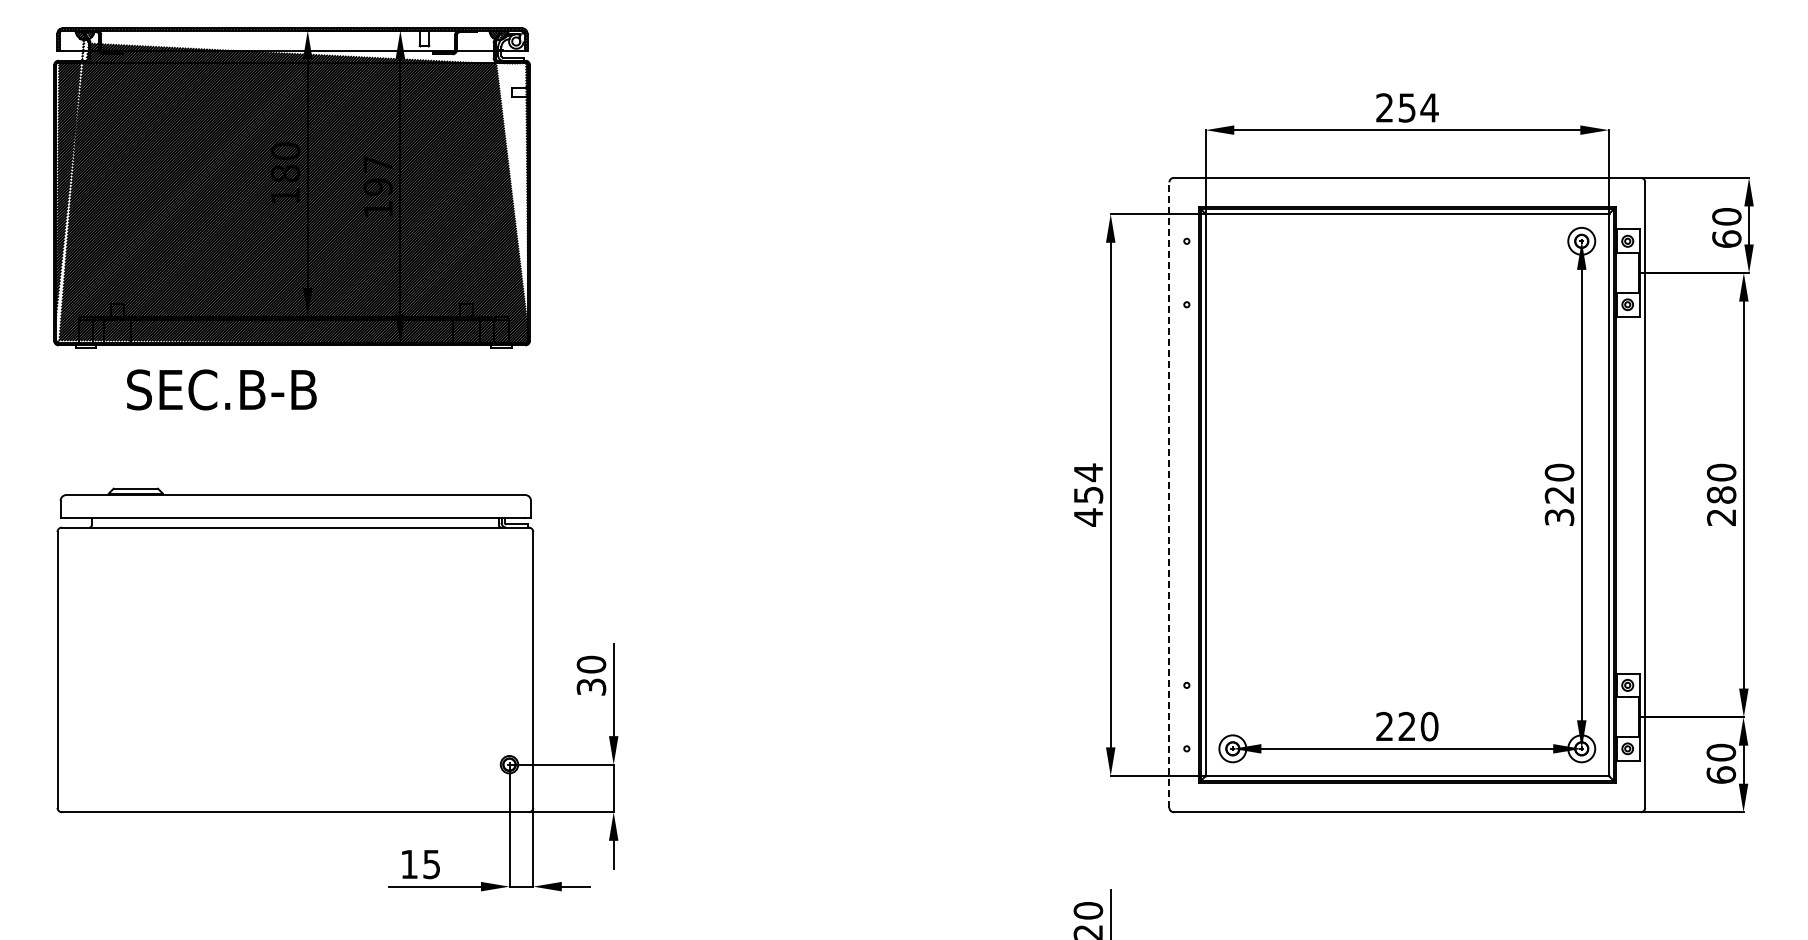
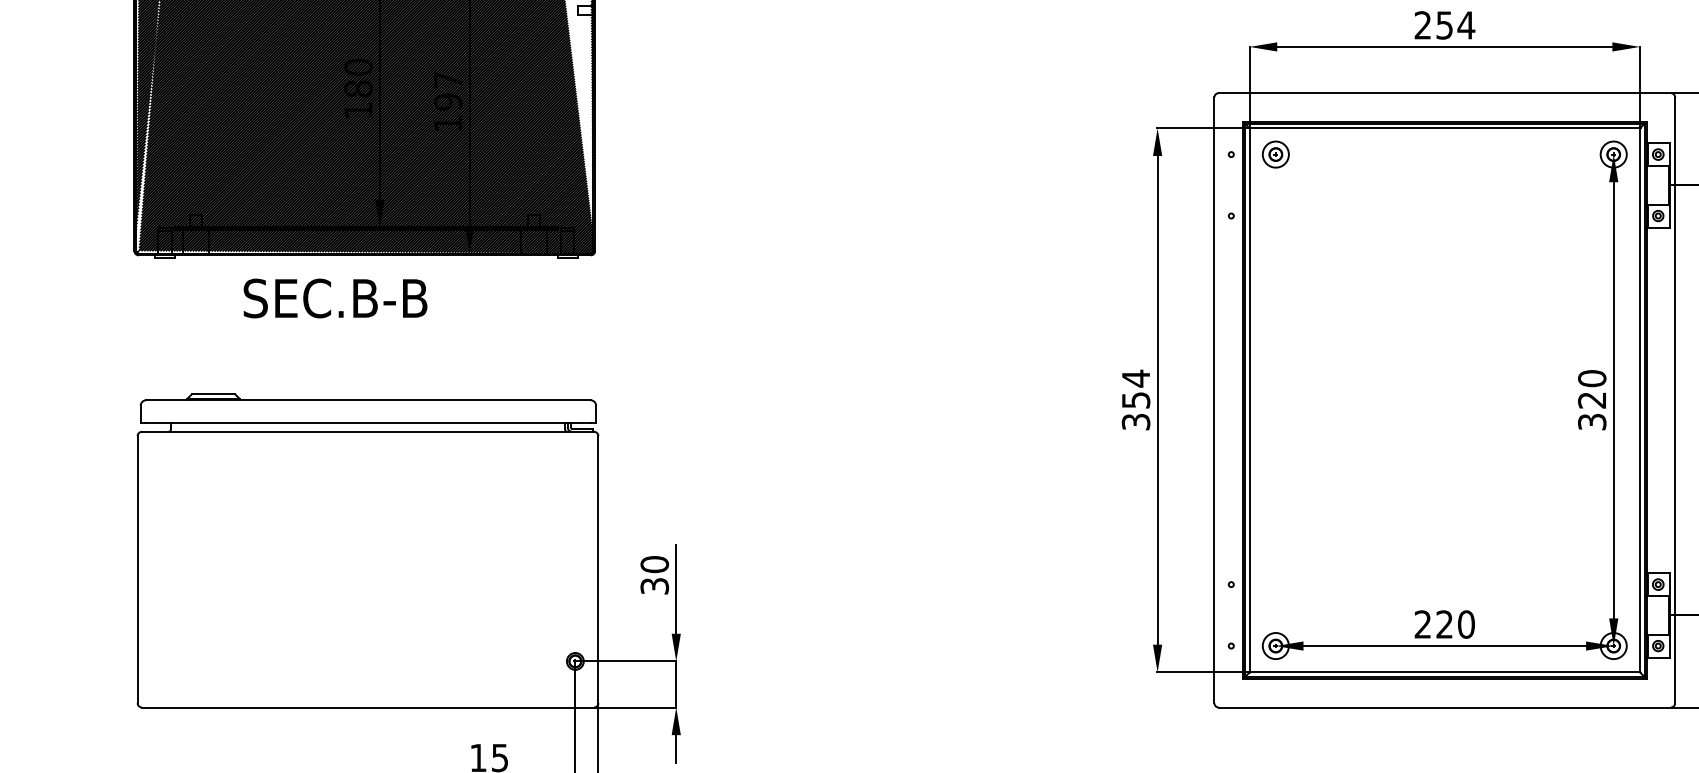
part: (1232, 241) -> (1275, 154), added
text: (221, 389) -> (335, 298), moved
line: (1169, 495) -> (1214, 400), dashed -> solid
text: (1088, 517) -> (1136, 422), 454 -> 354

